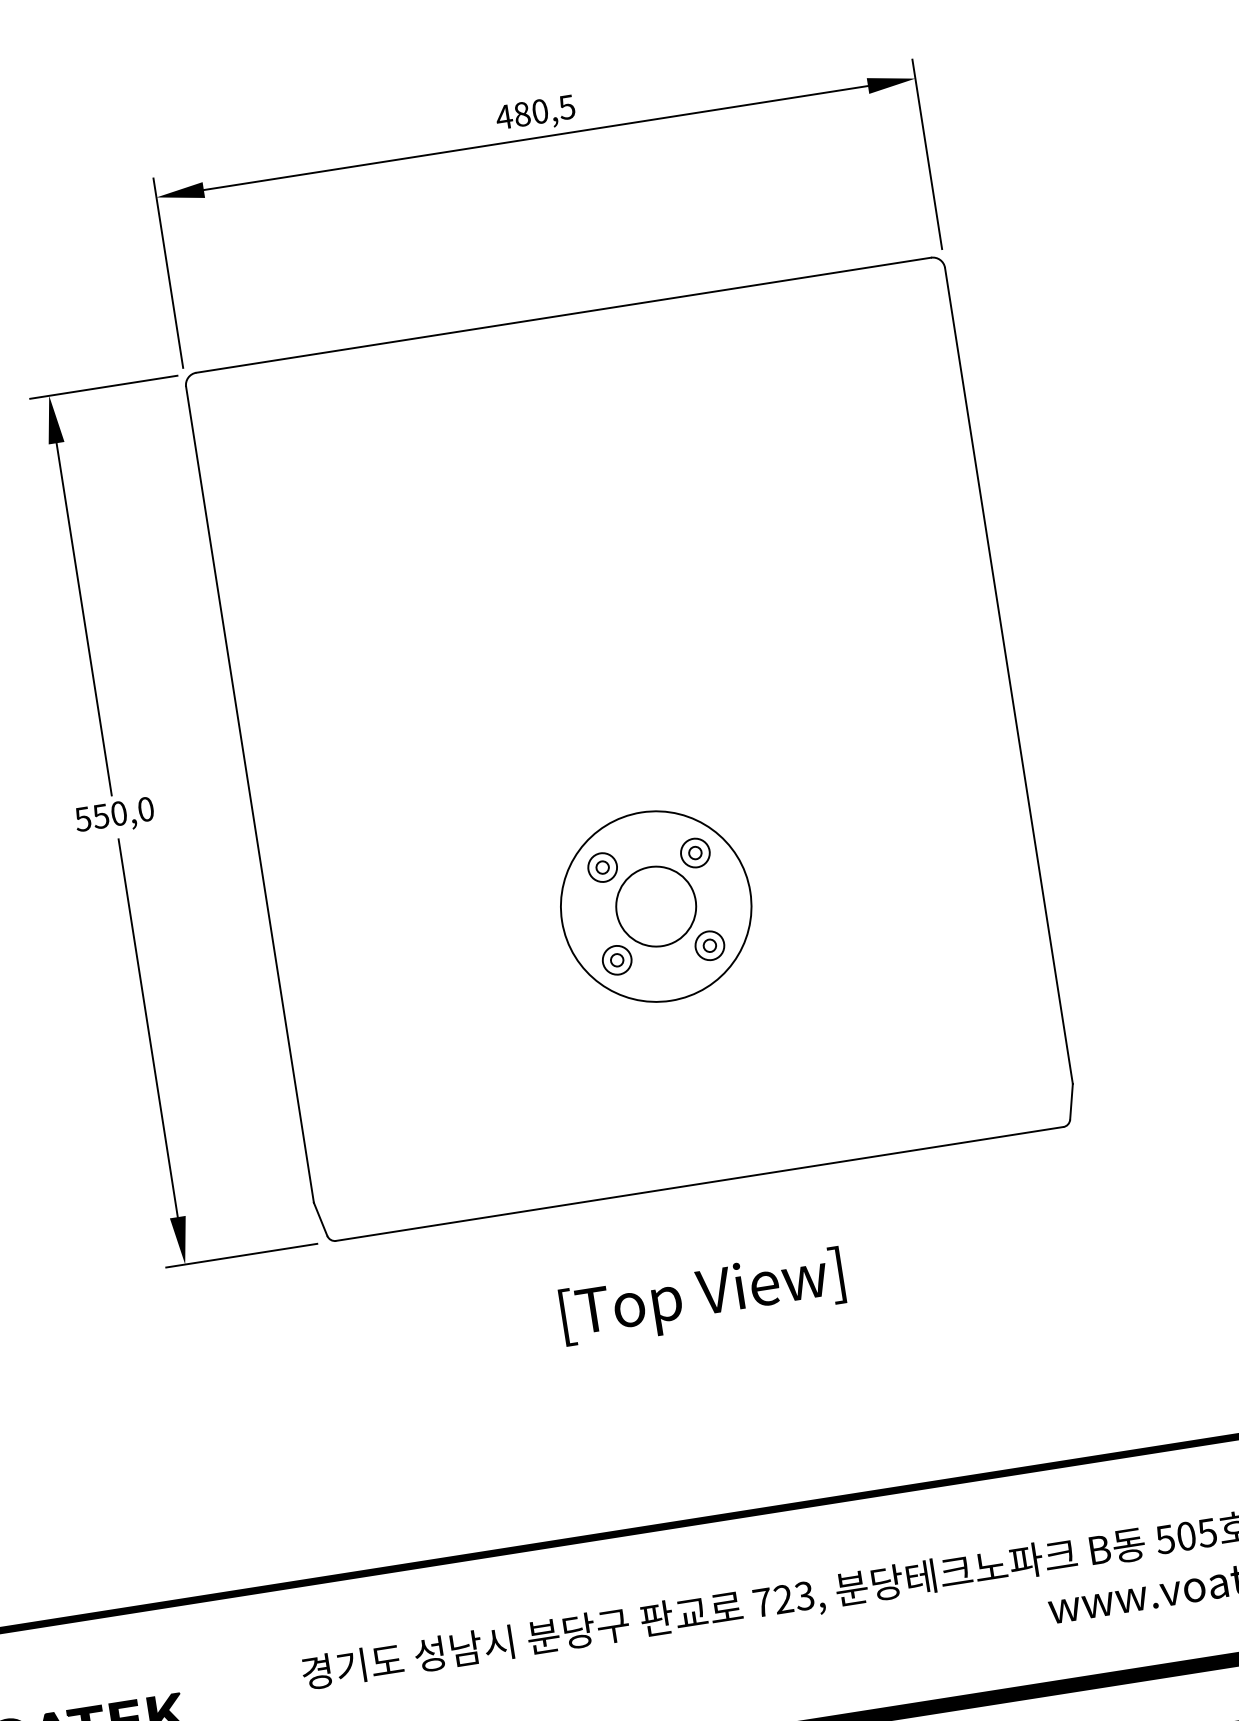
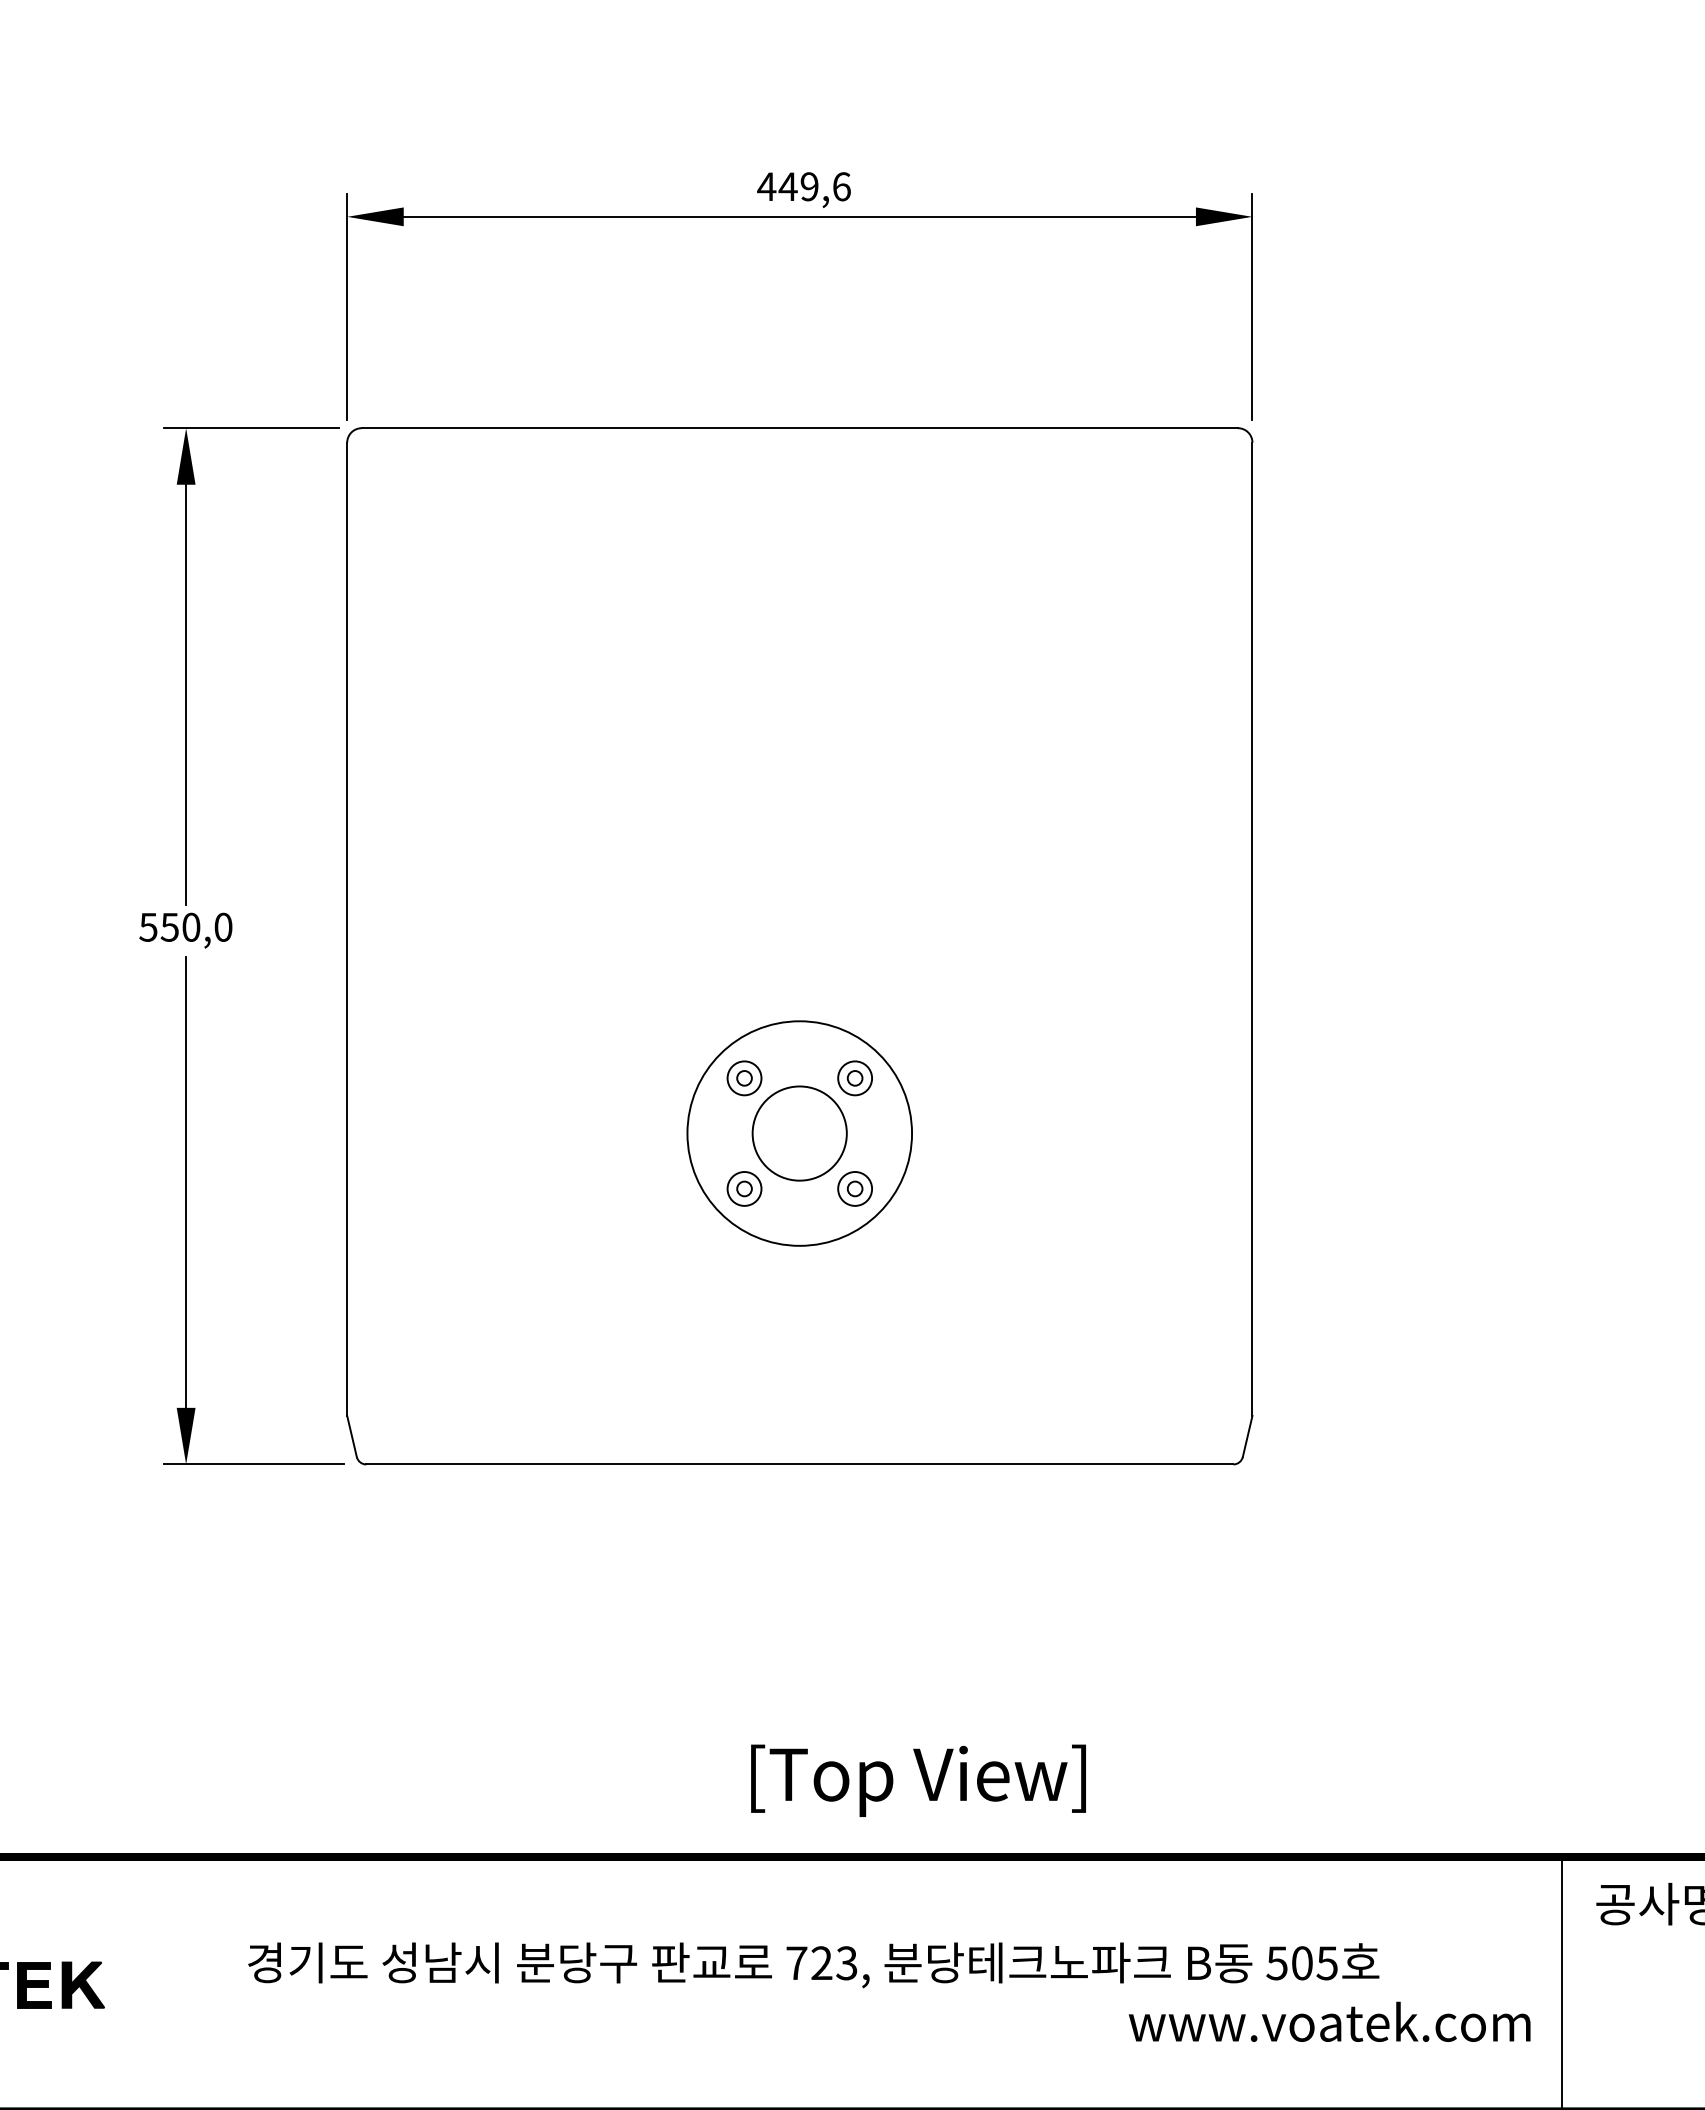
text: (544, 110) -> (814, 186), 480,5 -> 449,6
text: (702, 1297) -> (918, 1780), moved

